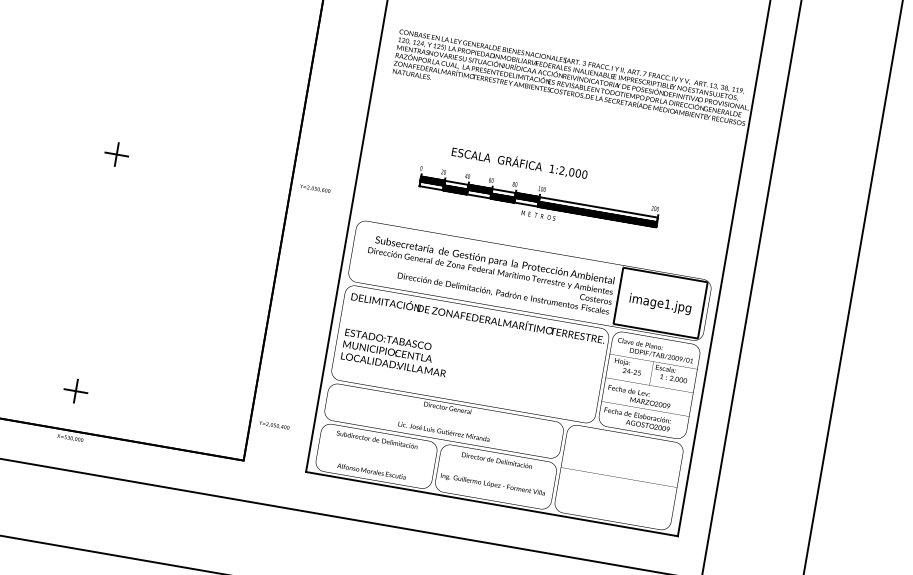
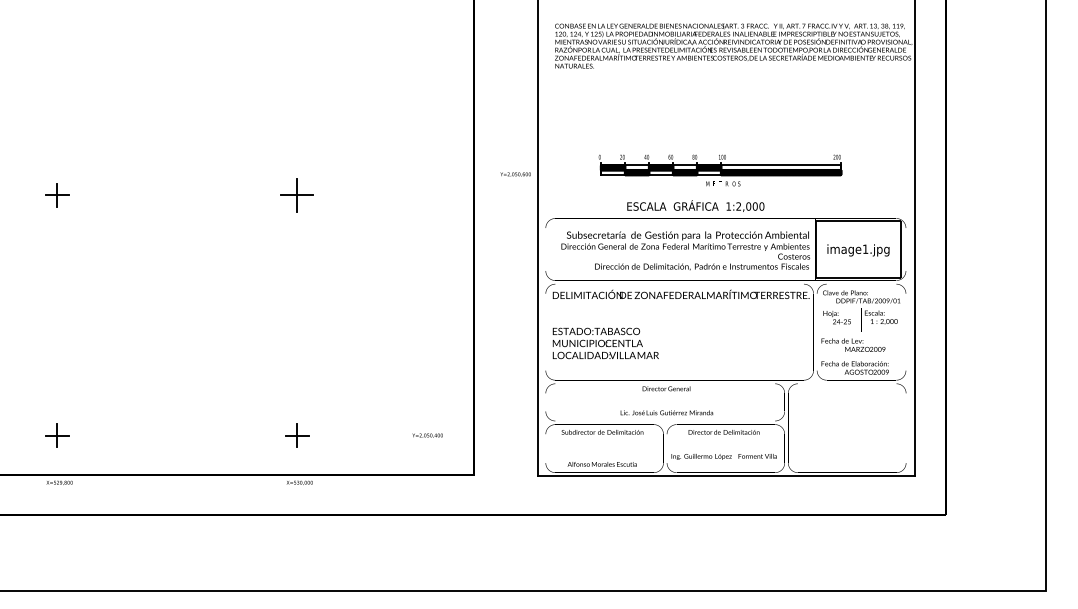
part: (116, 154) -> (297, 195), size x1.4
text: (519, 162) -> (695, 205), moved
text: (315, 188) -> (515, 174), moved
text: (274, 425) -> (427, 435), moved

